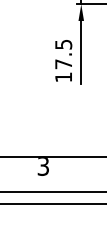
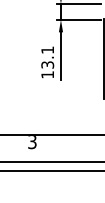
text: (63, 54) -> (47, 57), 17.5 -> 13.1

